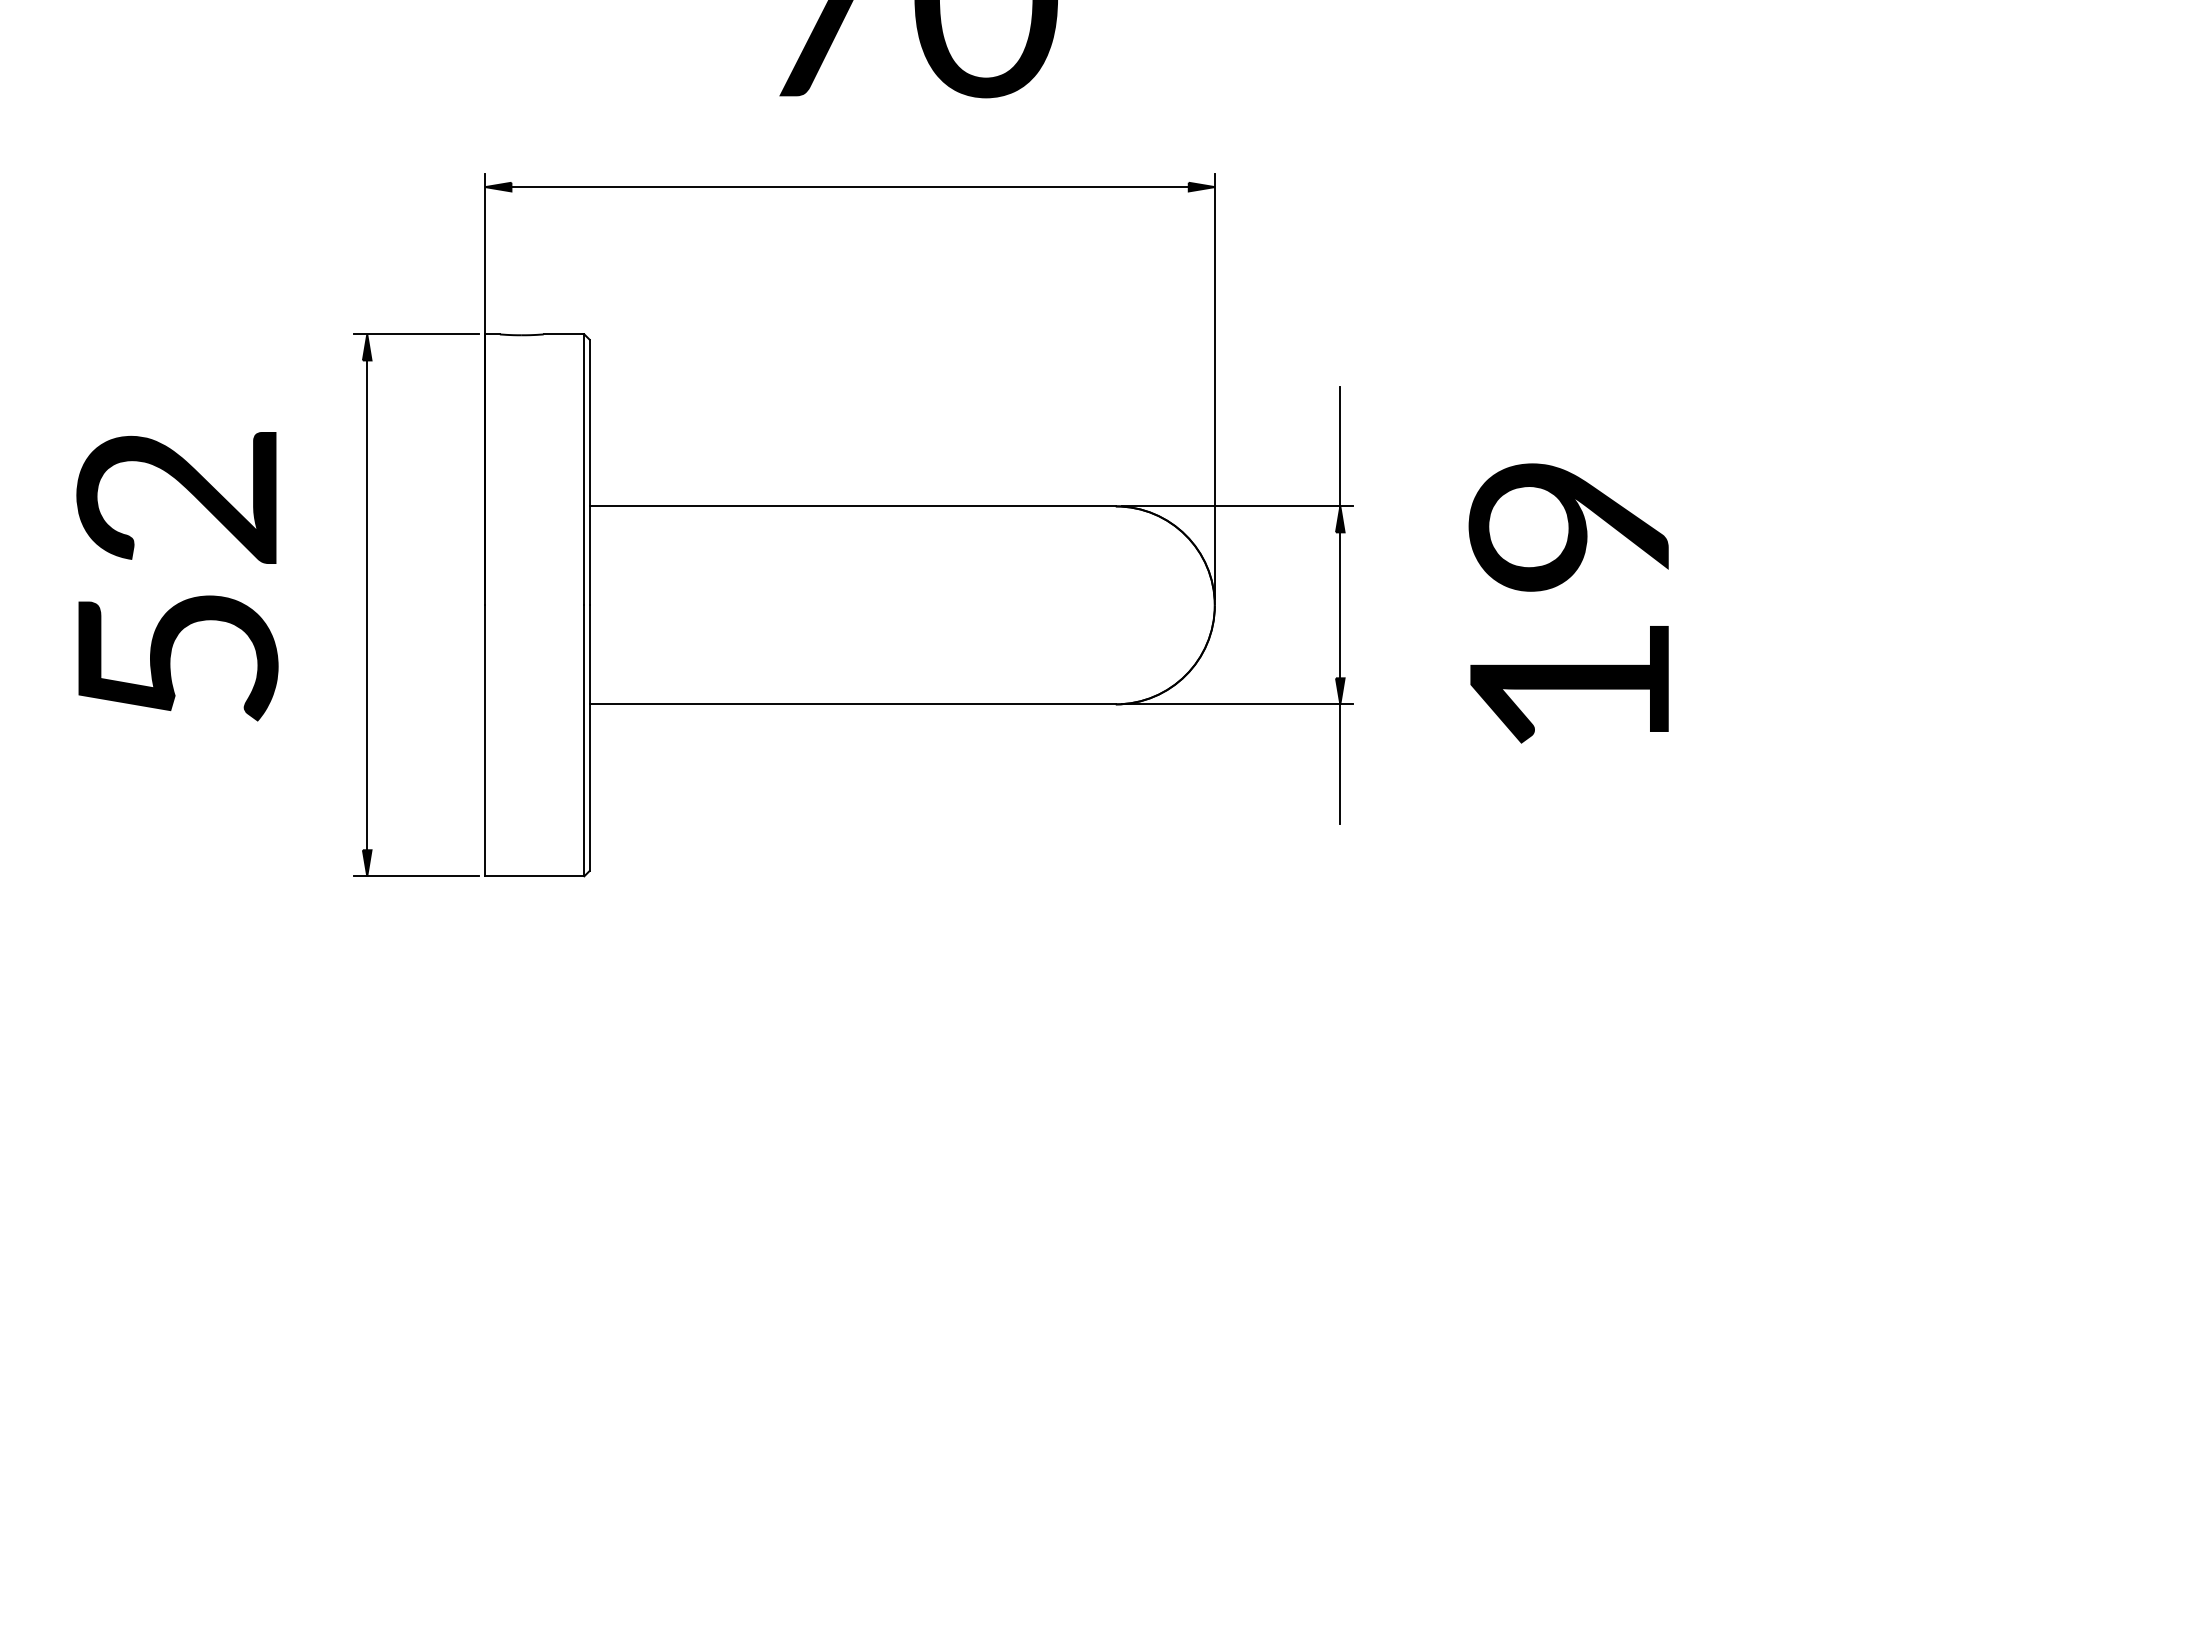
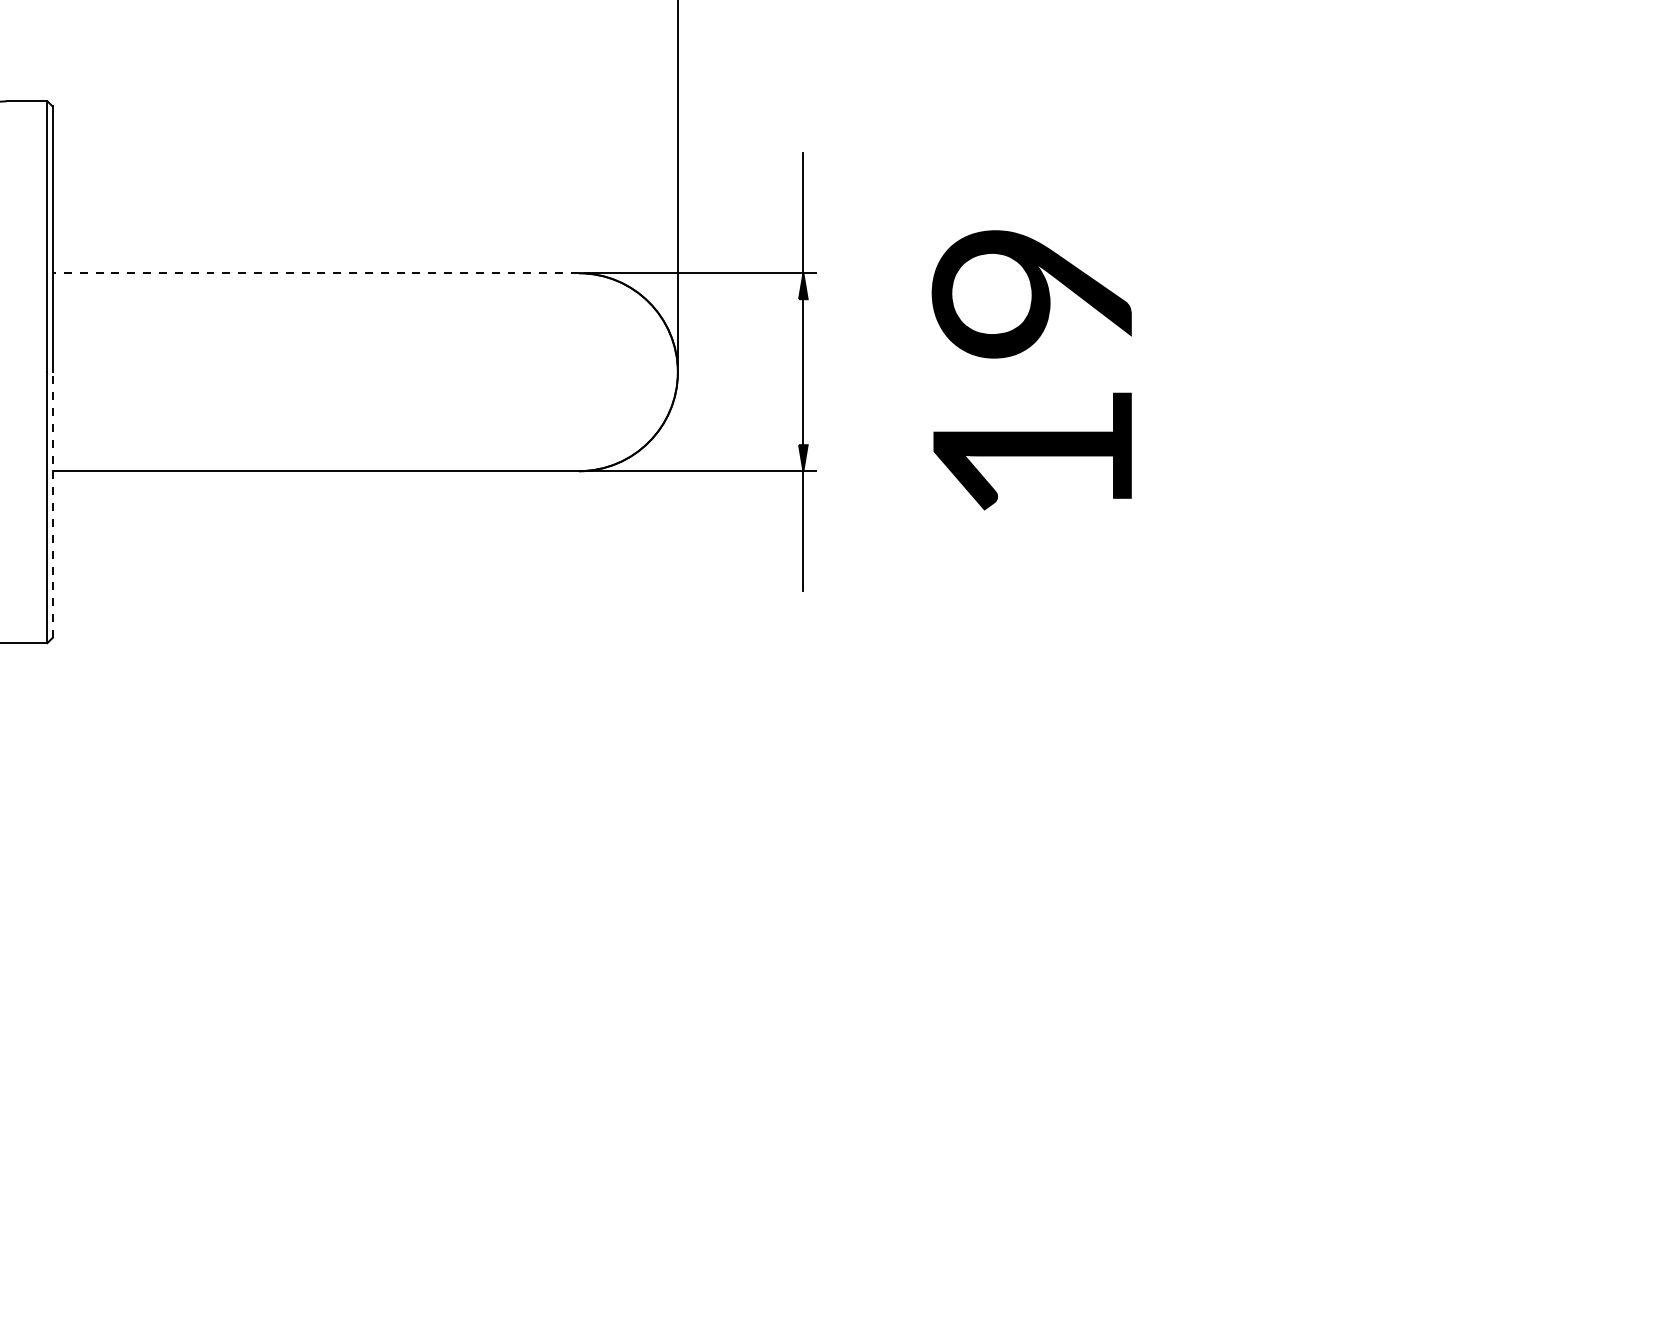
line: (852, 506) -> (315, 273), solid -> dashed
line: (589, 738) -> (52, 505), solid -> dashed

